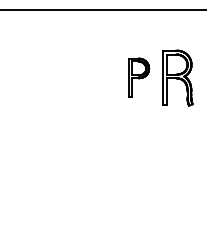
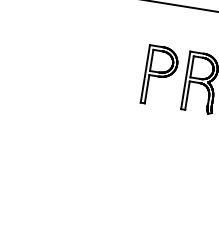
part: (139, 77) -> (160, 75), size x1.43

